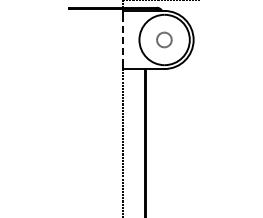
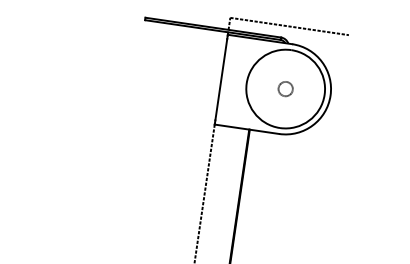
line: (123, 39) -> (222, 79), dashed -> solid
part: (164, 39) -> (285, 88), size x0.62

